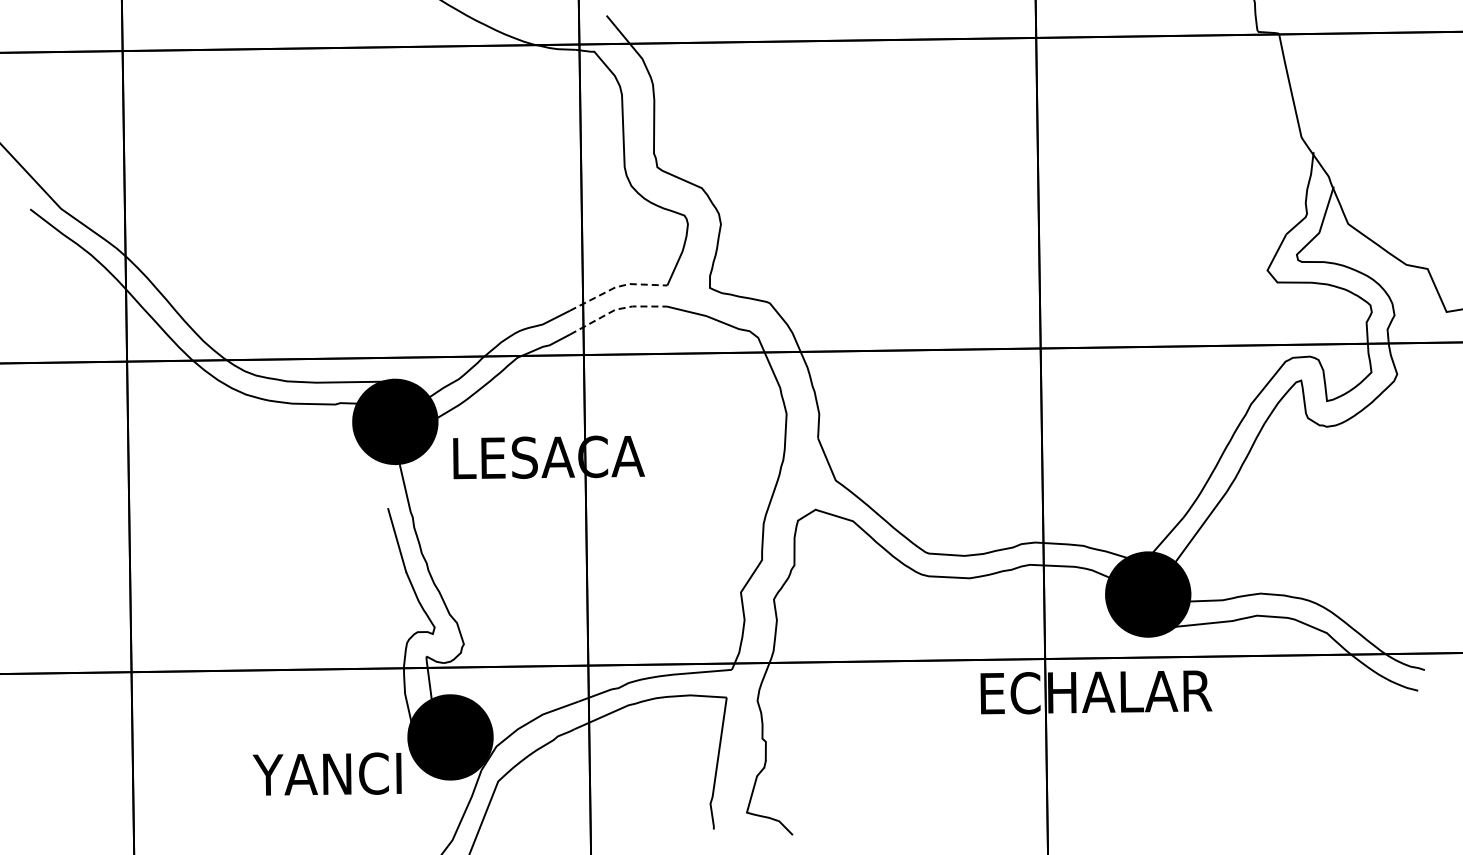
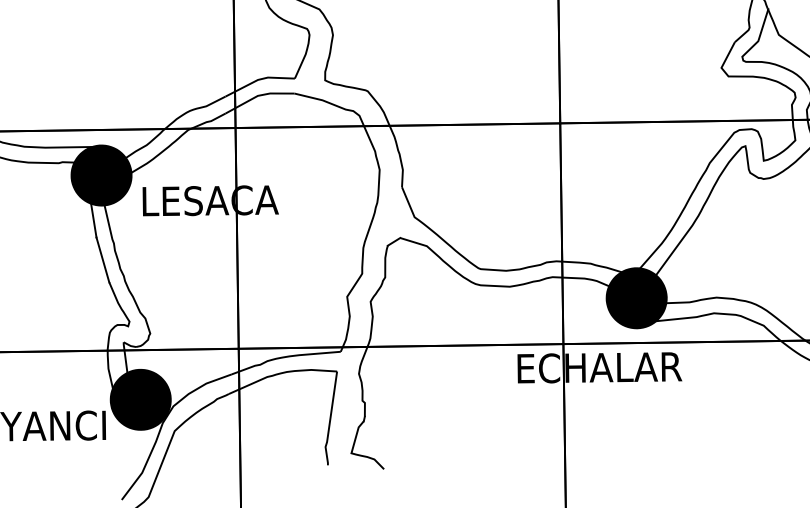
line: (616, 287) -> (258, 80), dashed -> solid
line: (616, 309) -> (258, 95), dashed -> solid
line: (384, 484) -> (93, 220), added

